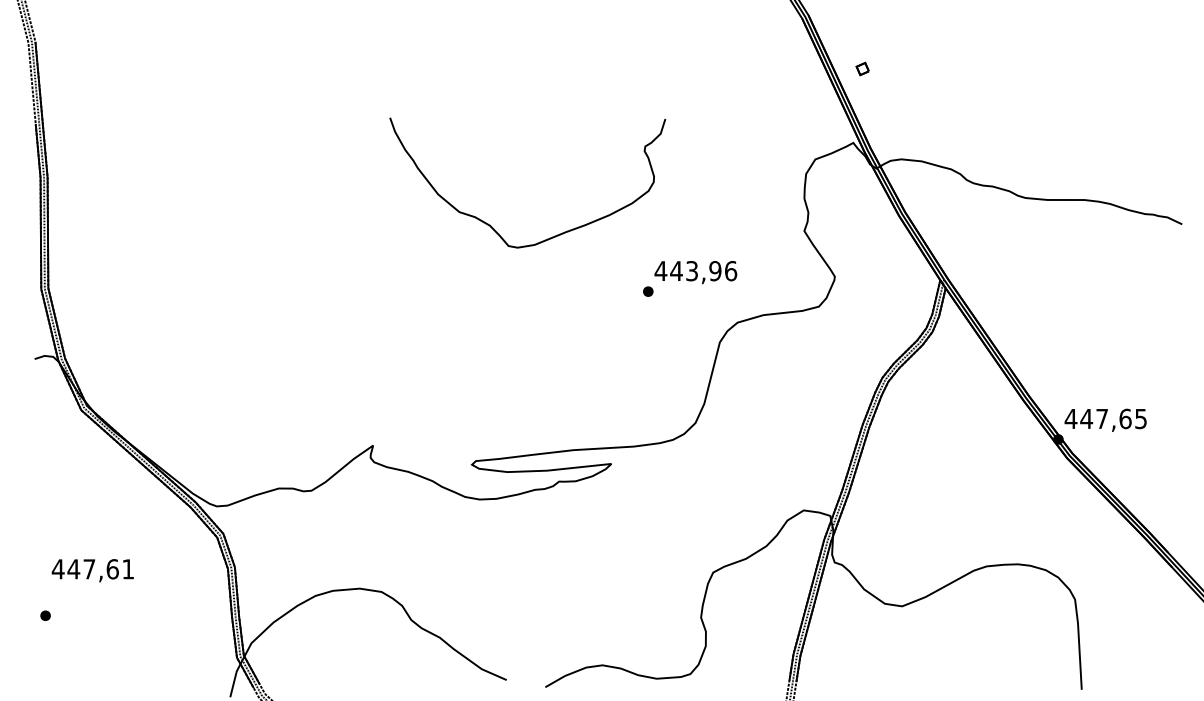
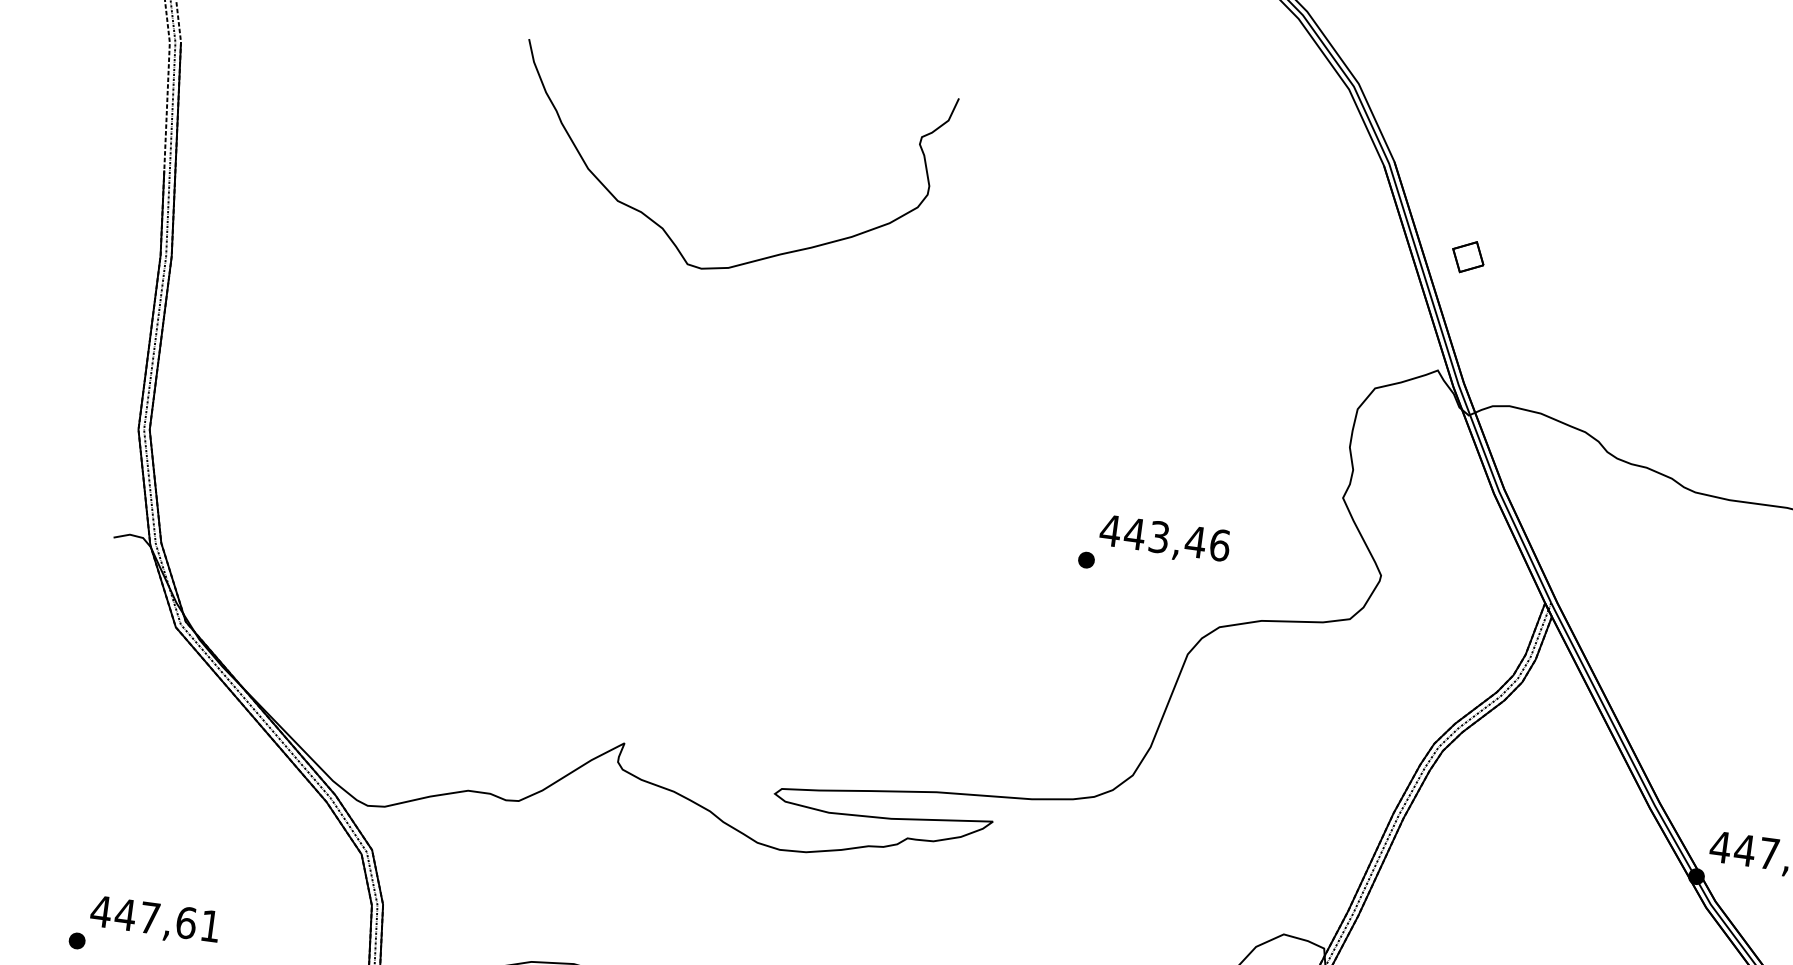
part: (862, 68) -> (1467, 256), size x1.67
part: (490, 224) -> (663, 226), moved
text: (715, 271) -> (1195, 542), 443,96 -> 443,46
text: (92, 570) -> (154, 920), moved

